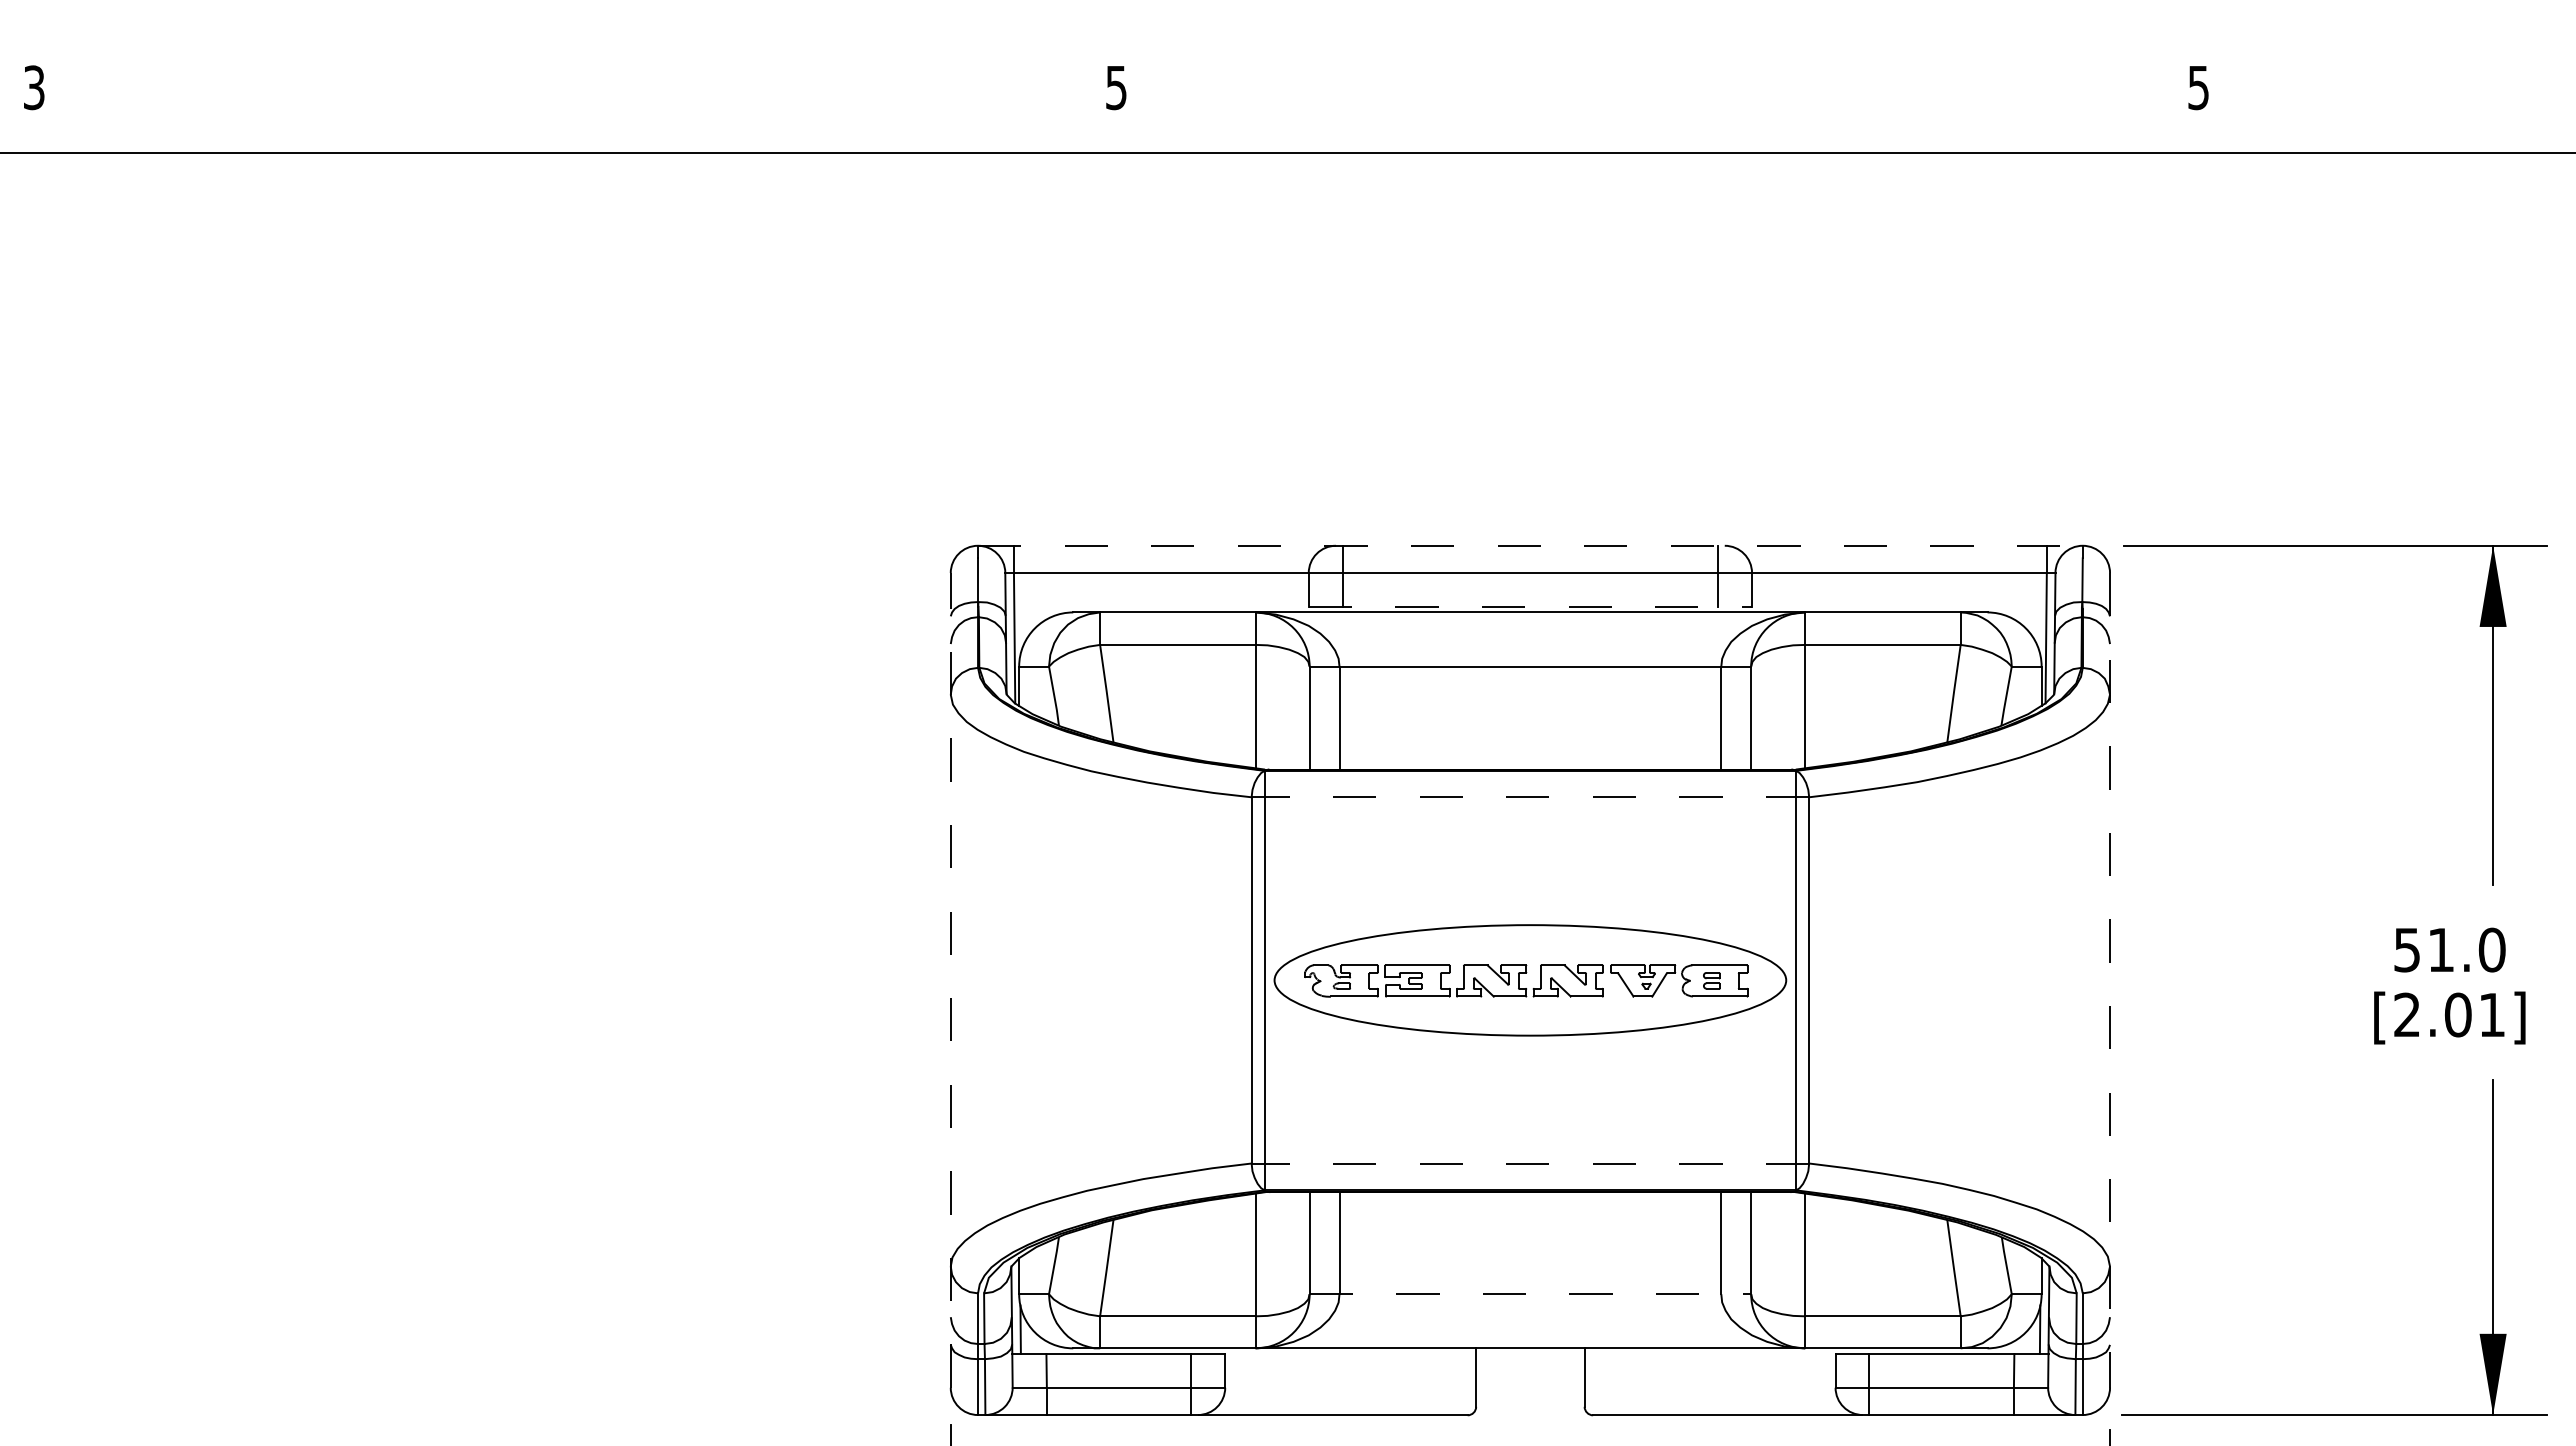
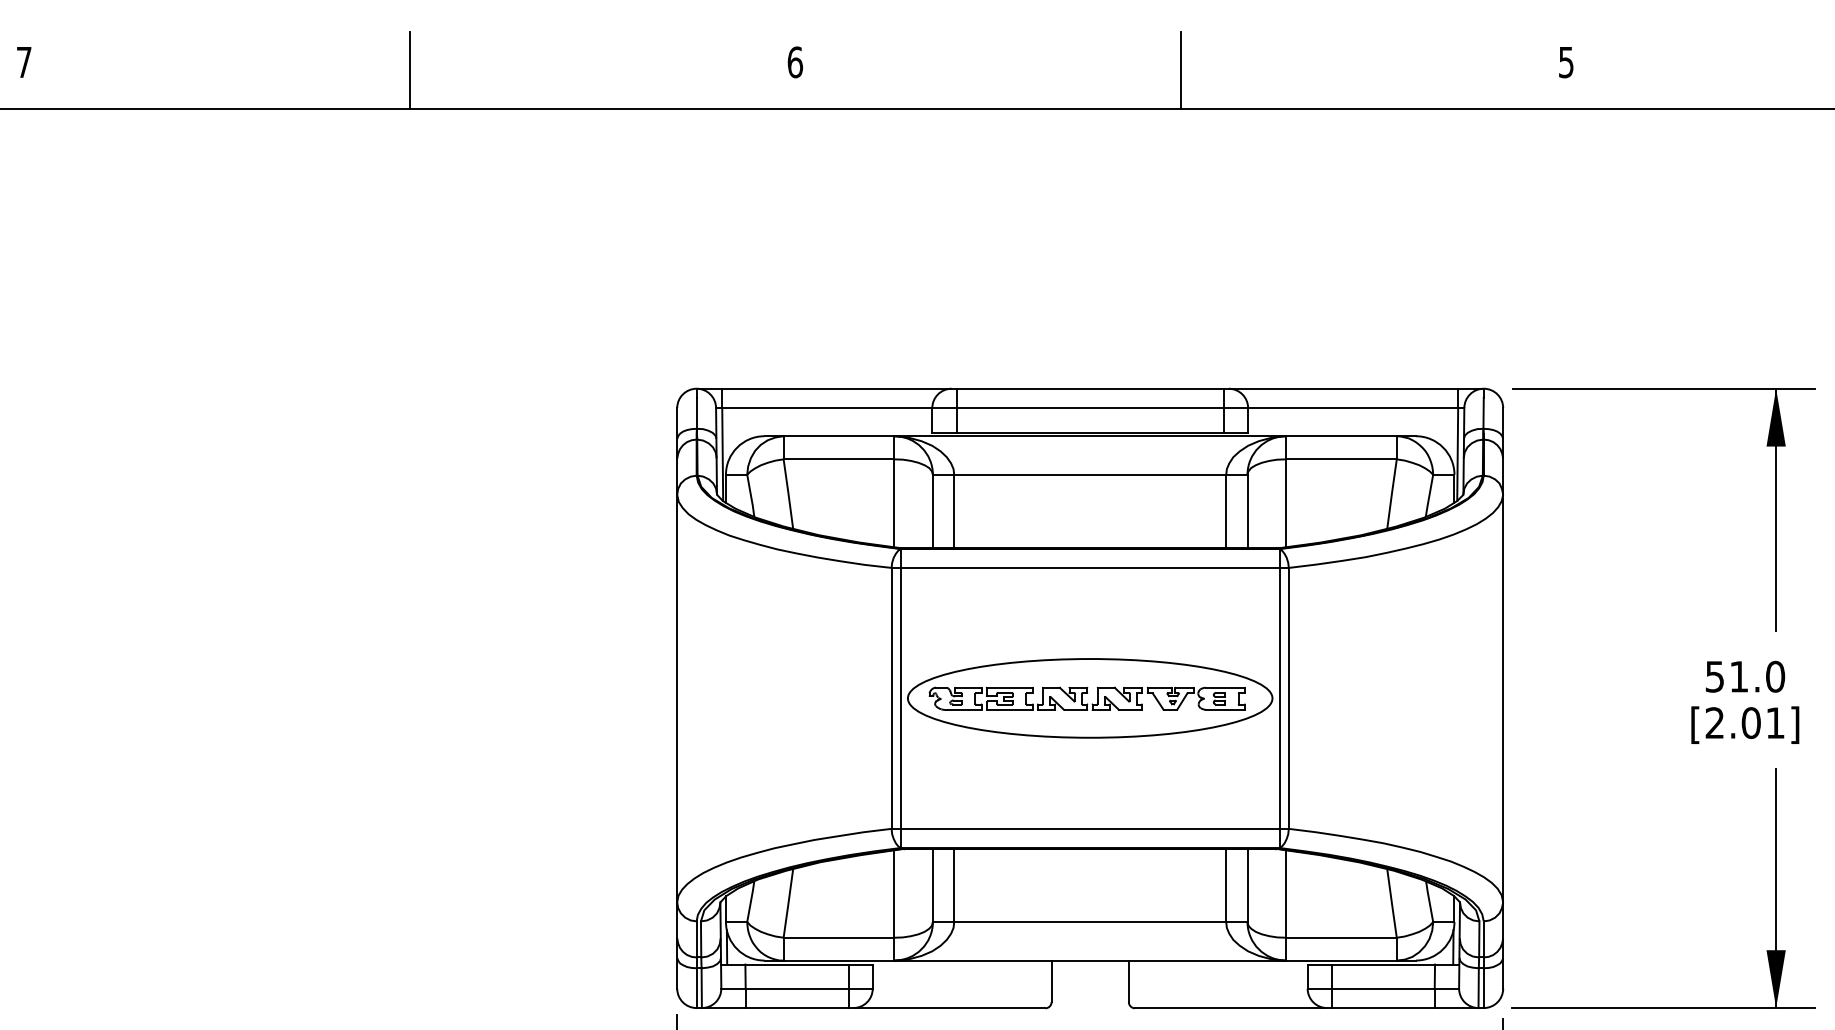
text: (34, 87) -> (24, 62), 3 -> 7
text: (1116, 87) -> (795, 62), 5 -> 6
line: (575, 98) -> (409, 70), added
line: (1657, 98) -> (1180, 70), added
line: (1529, 545) -> (1089, 388), dashed -> solid
line: (1530, 607) -> (1090, 432), dashed -> solid
line: (1530, 797) -> (1090, 568), dashed -> solid
line: (950, 979) -> (677, 697), dashed -> solid
line: (2110, 980) -> (1503, 698), dashed -> solid
line: (1530, 1163) -> (1090, 828), dashed -> solid
line: (1530, 1294) -> (1090, 922), dashed -> solid

